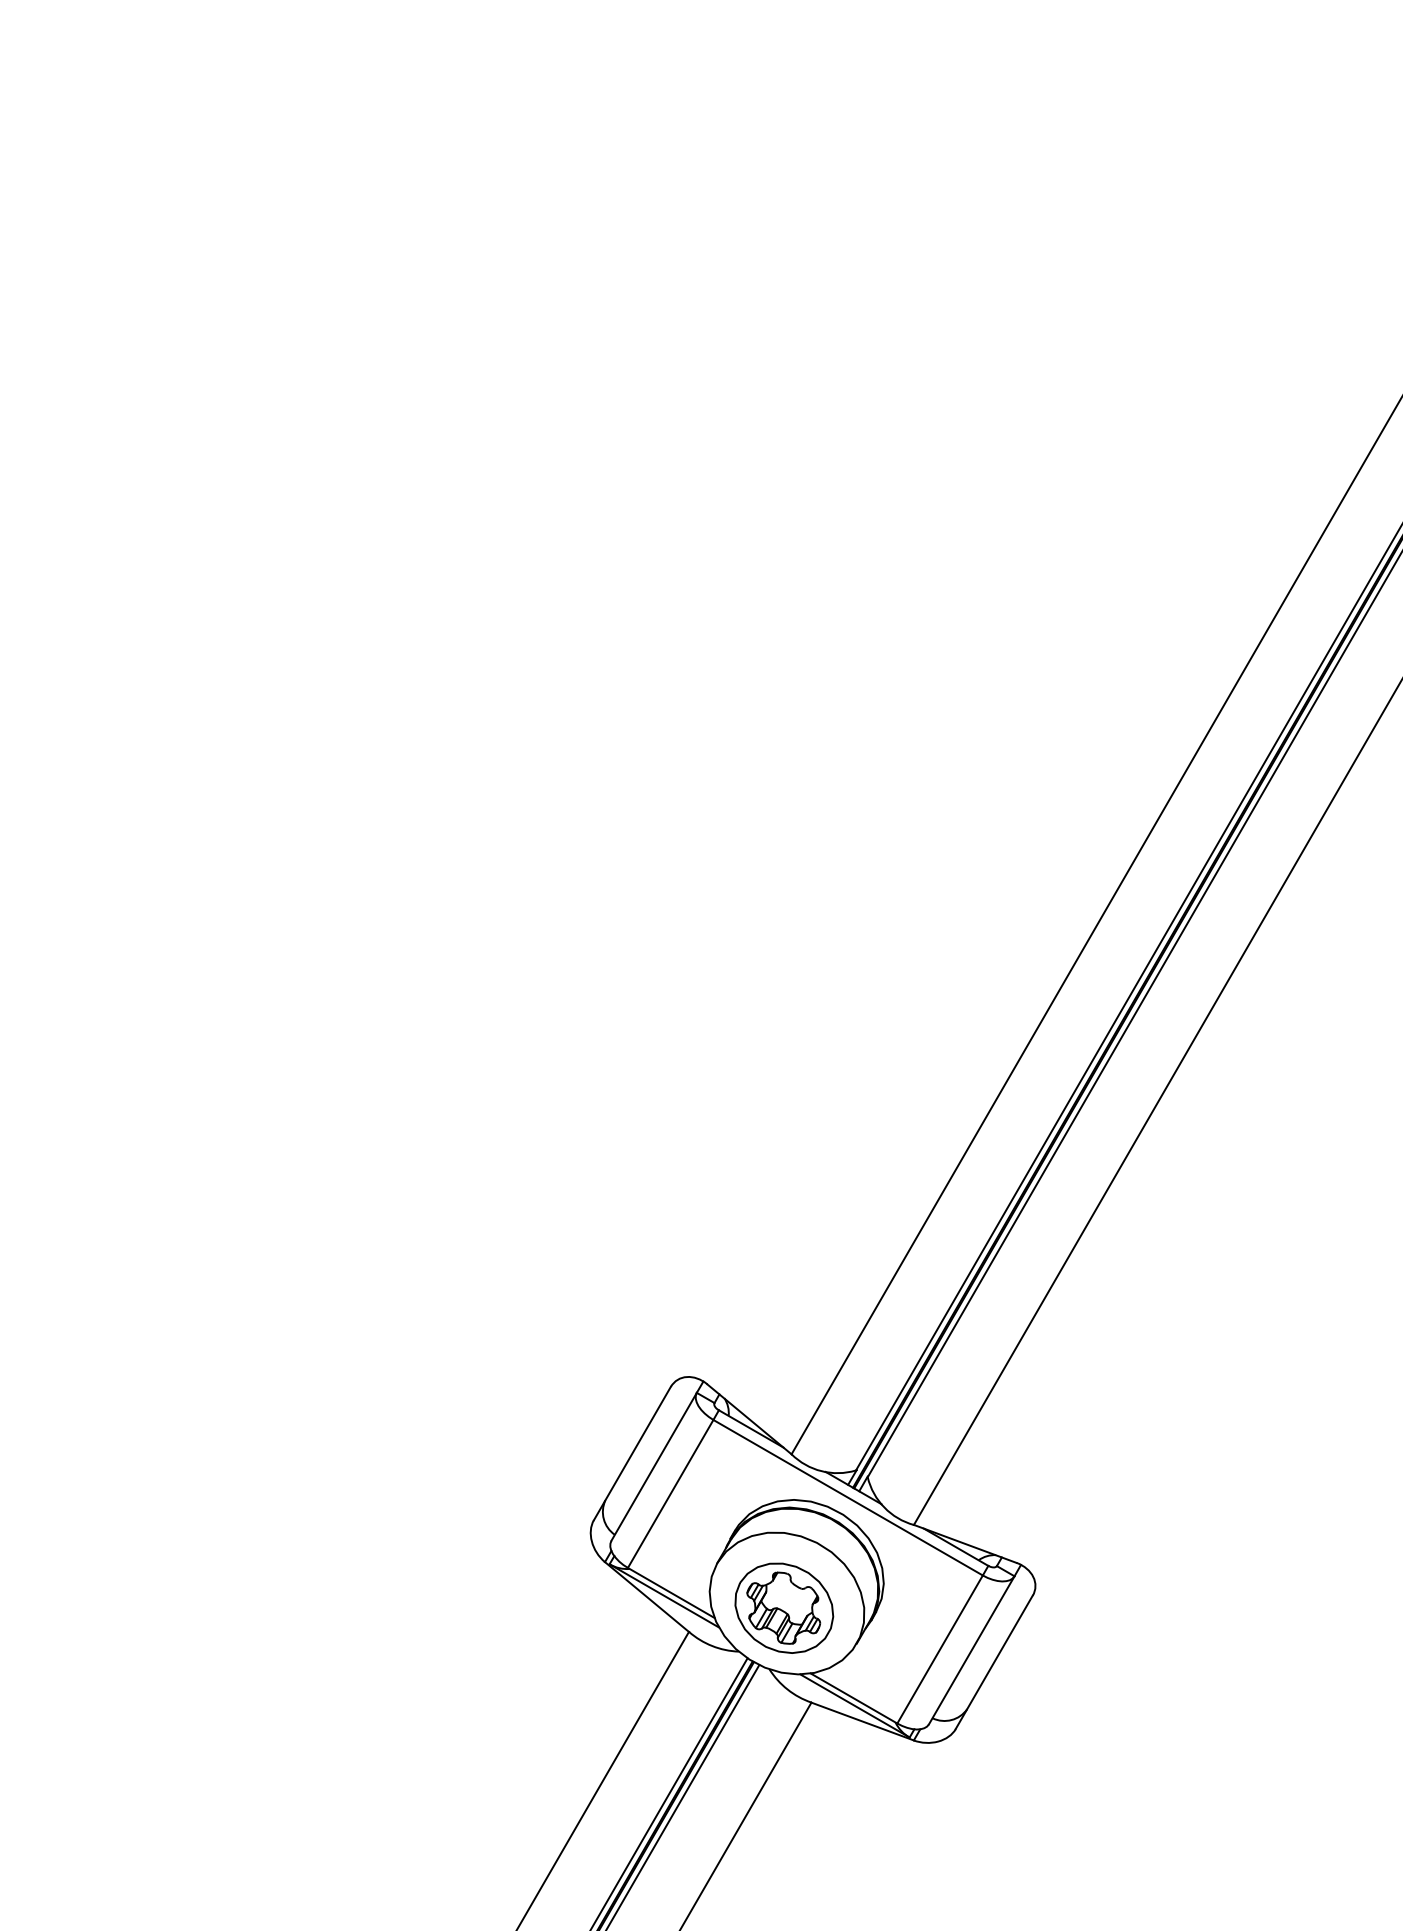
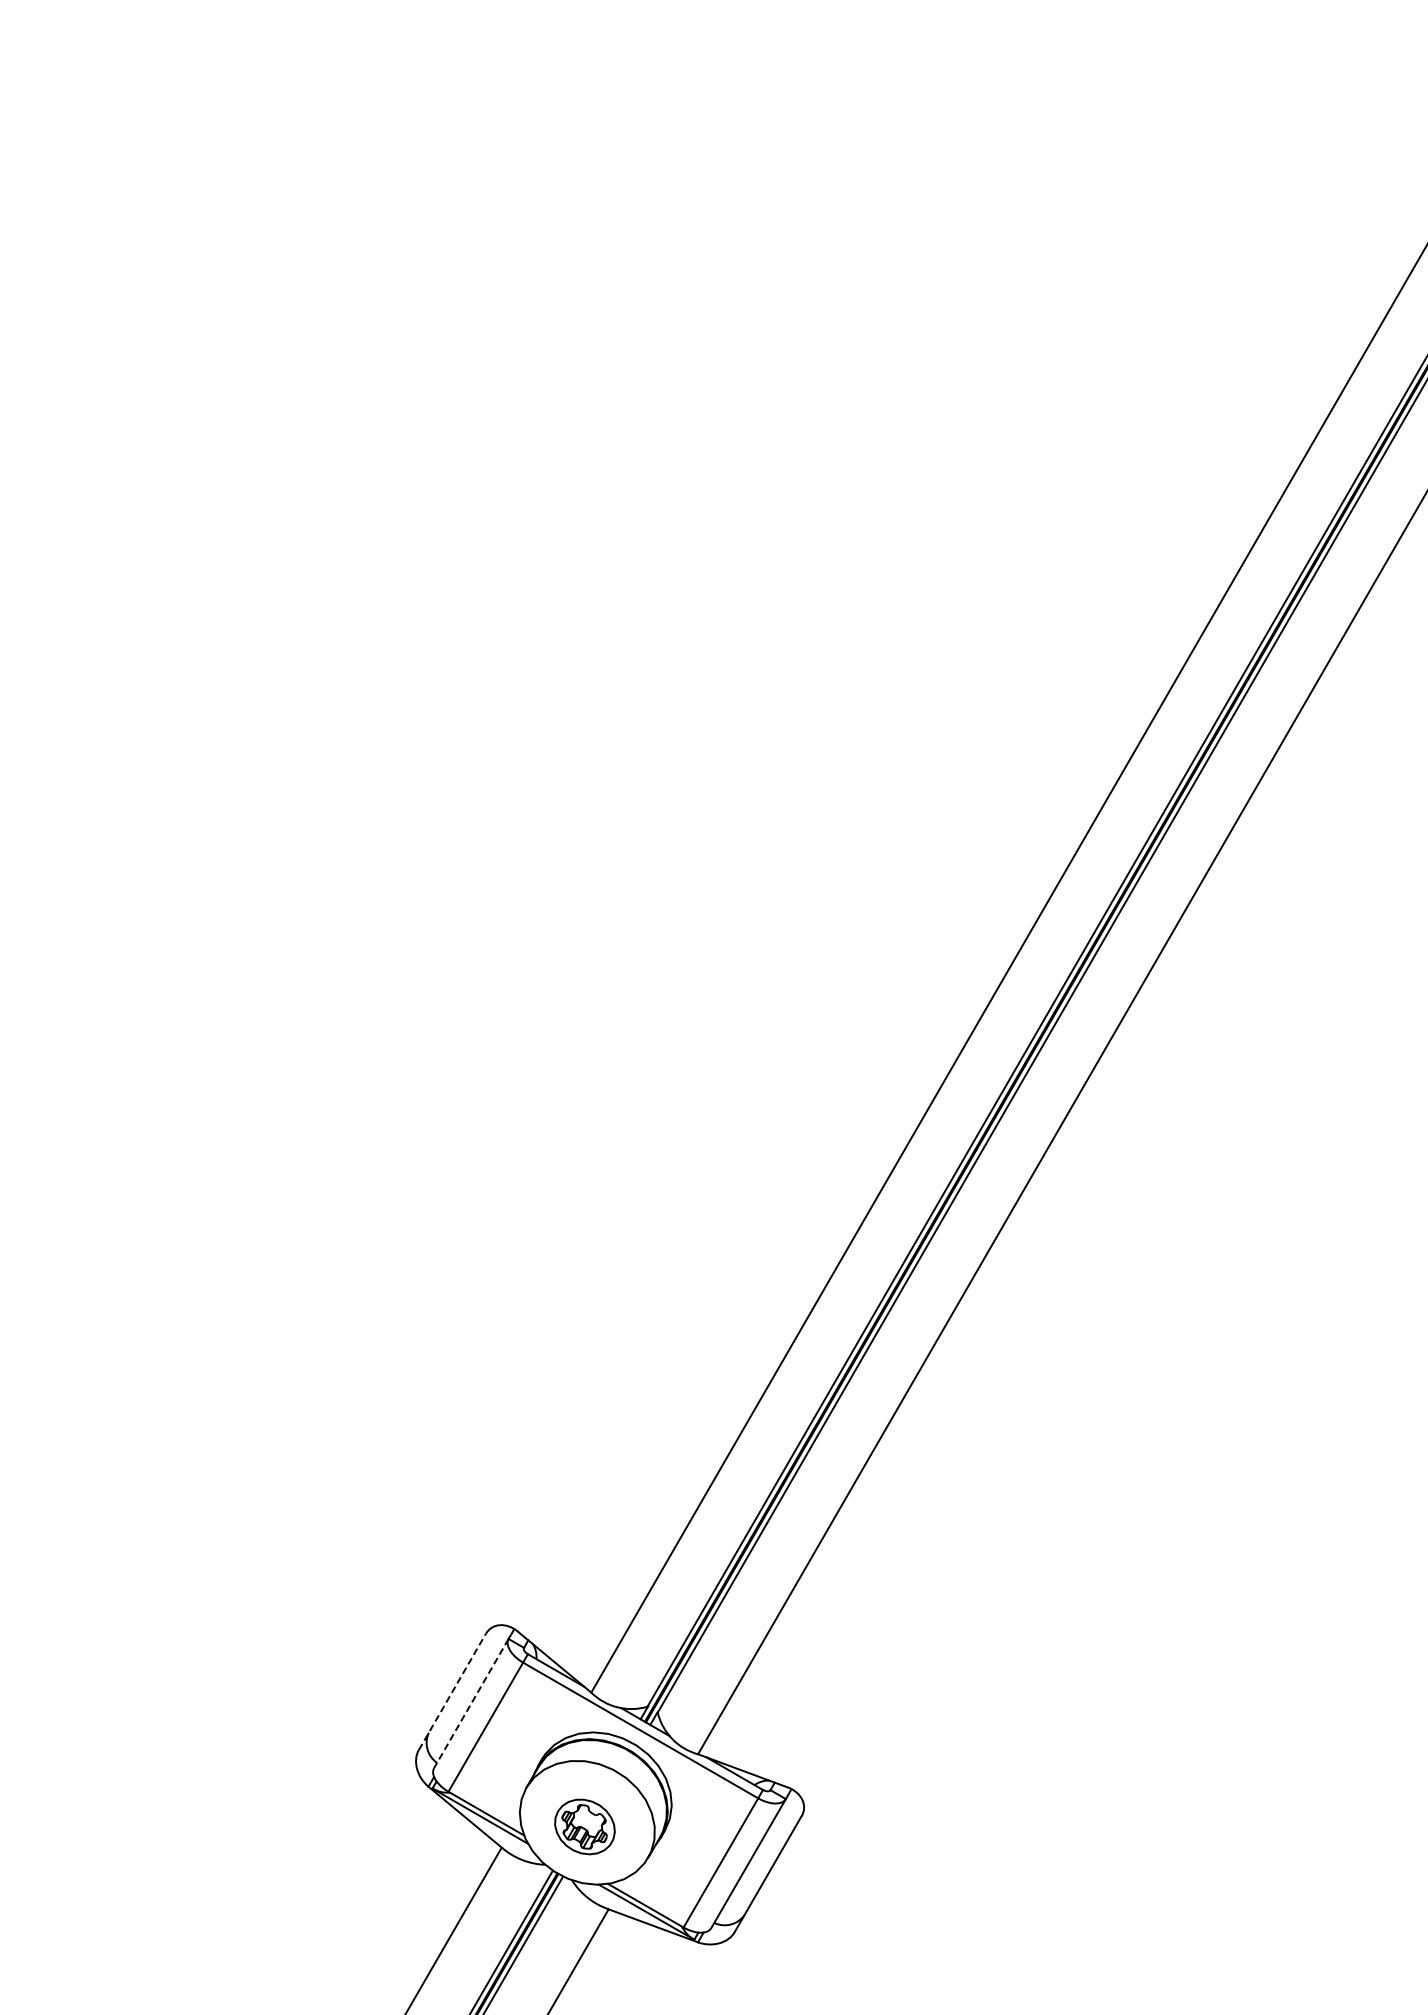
line: (632, 1453) -> (452, 1691), solid -> dashed
line: (654, 1466) -> (471, 1703), solid -> dashed
part: (783, 1607) -> (584, 1826), size x0.7

